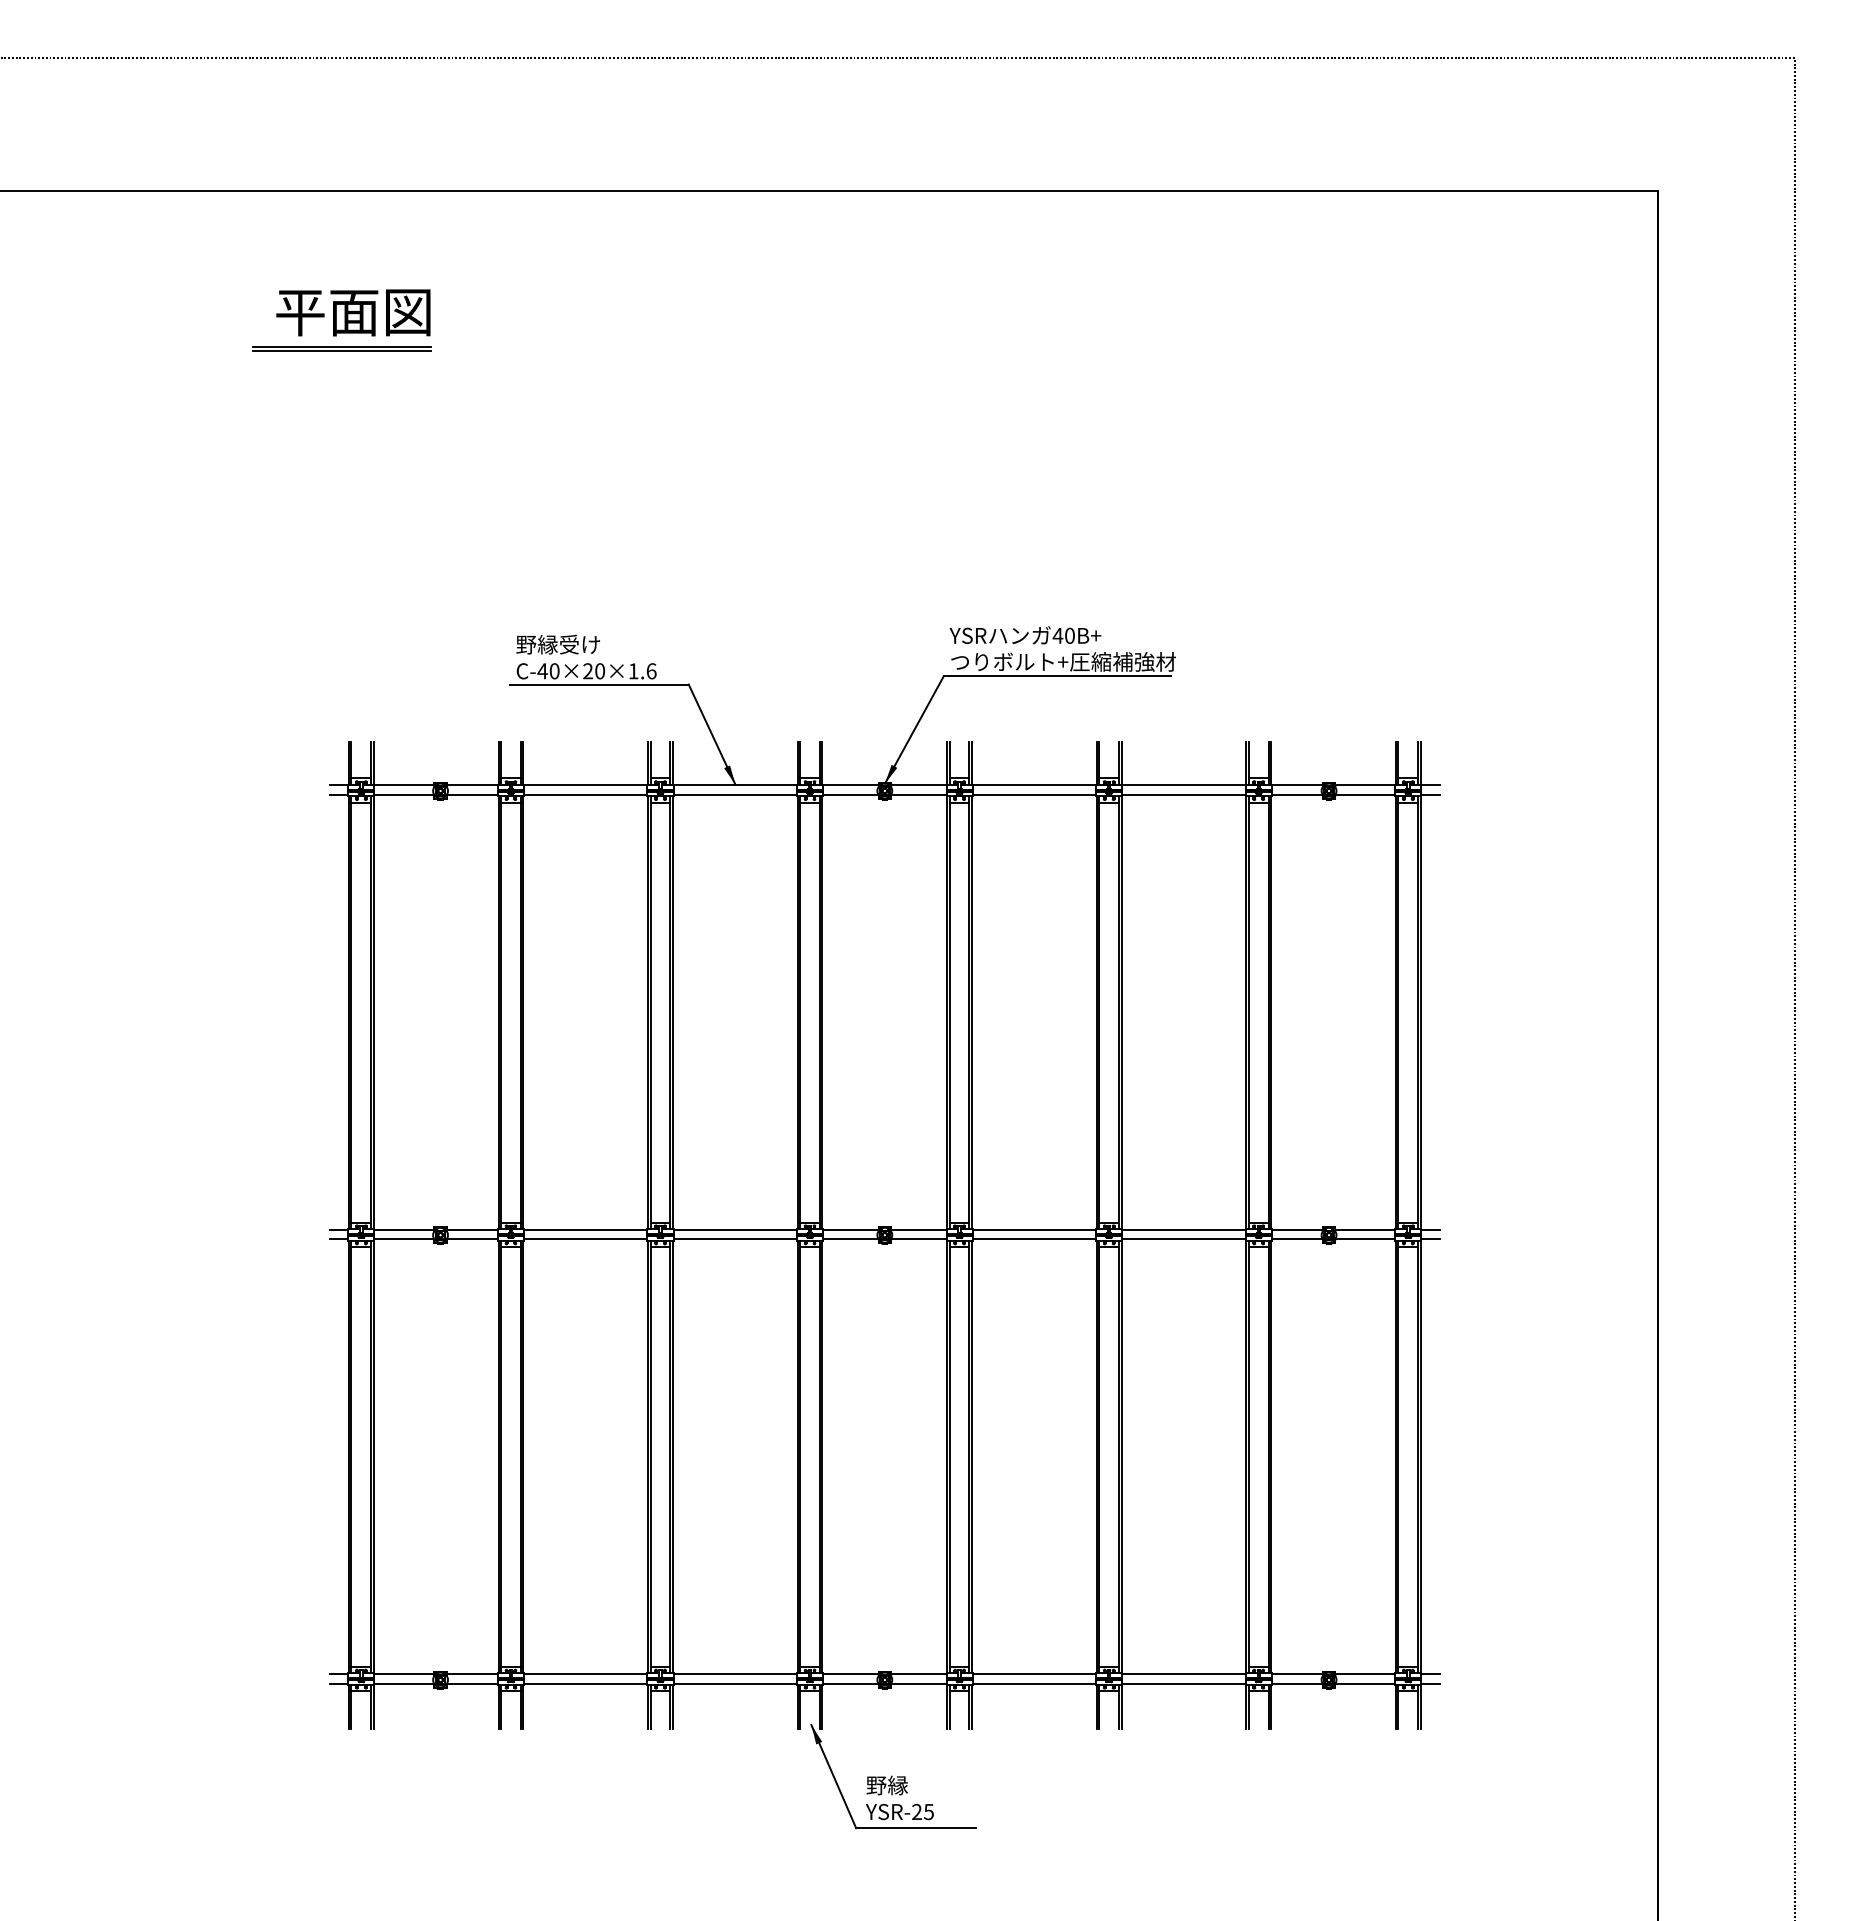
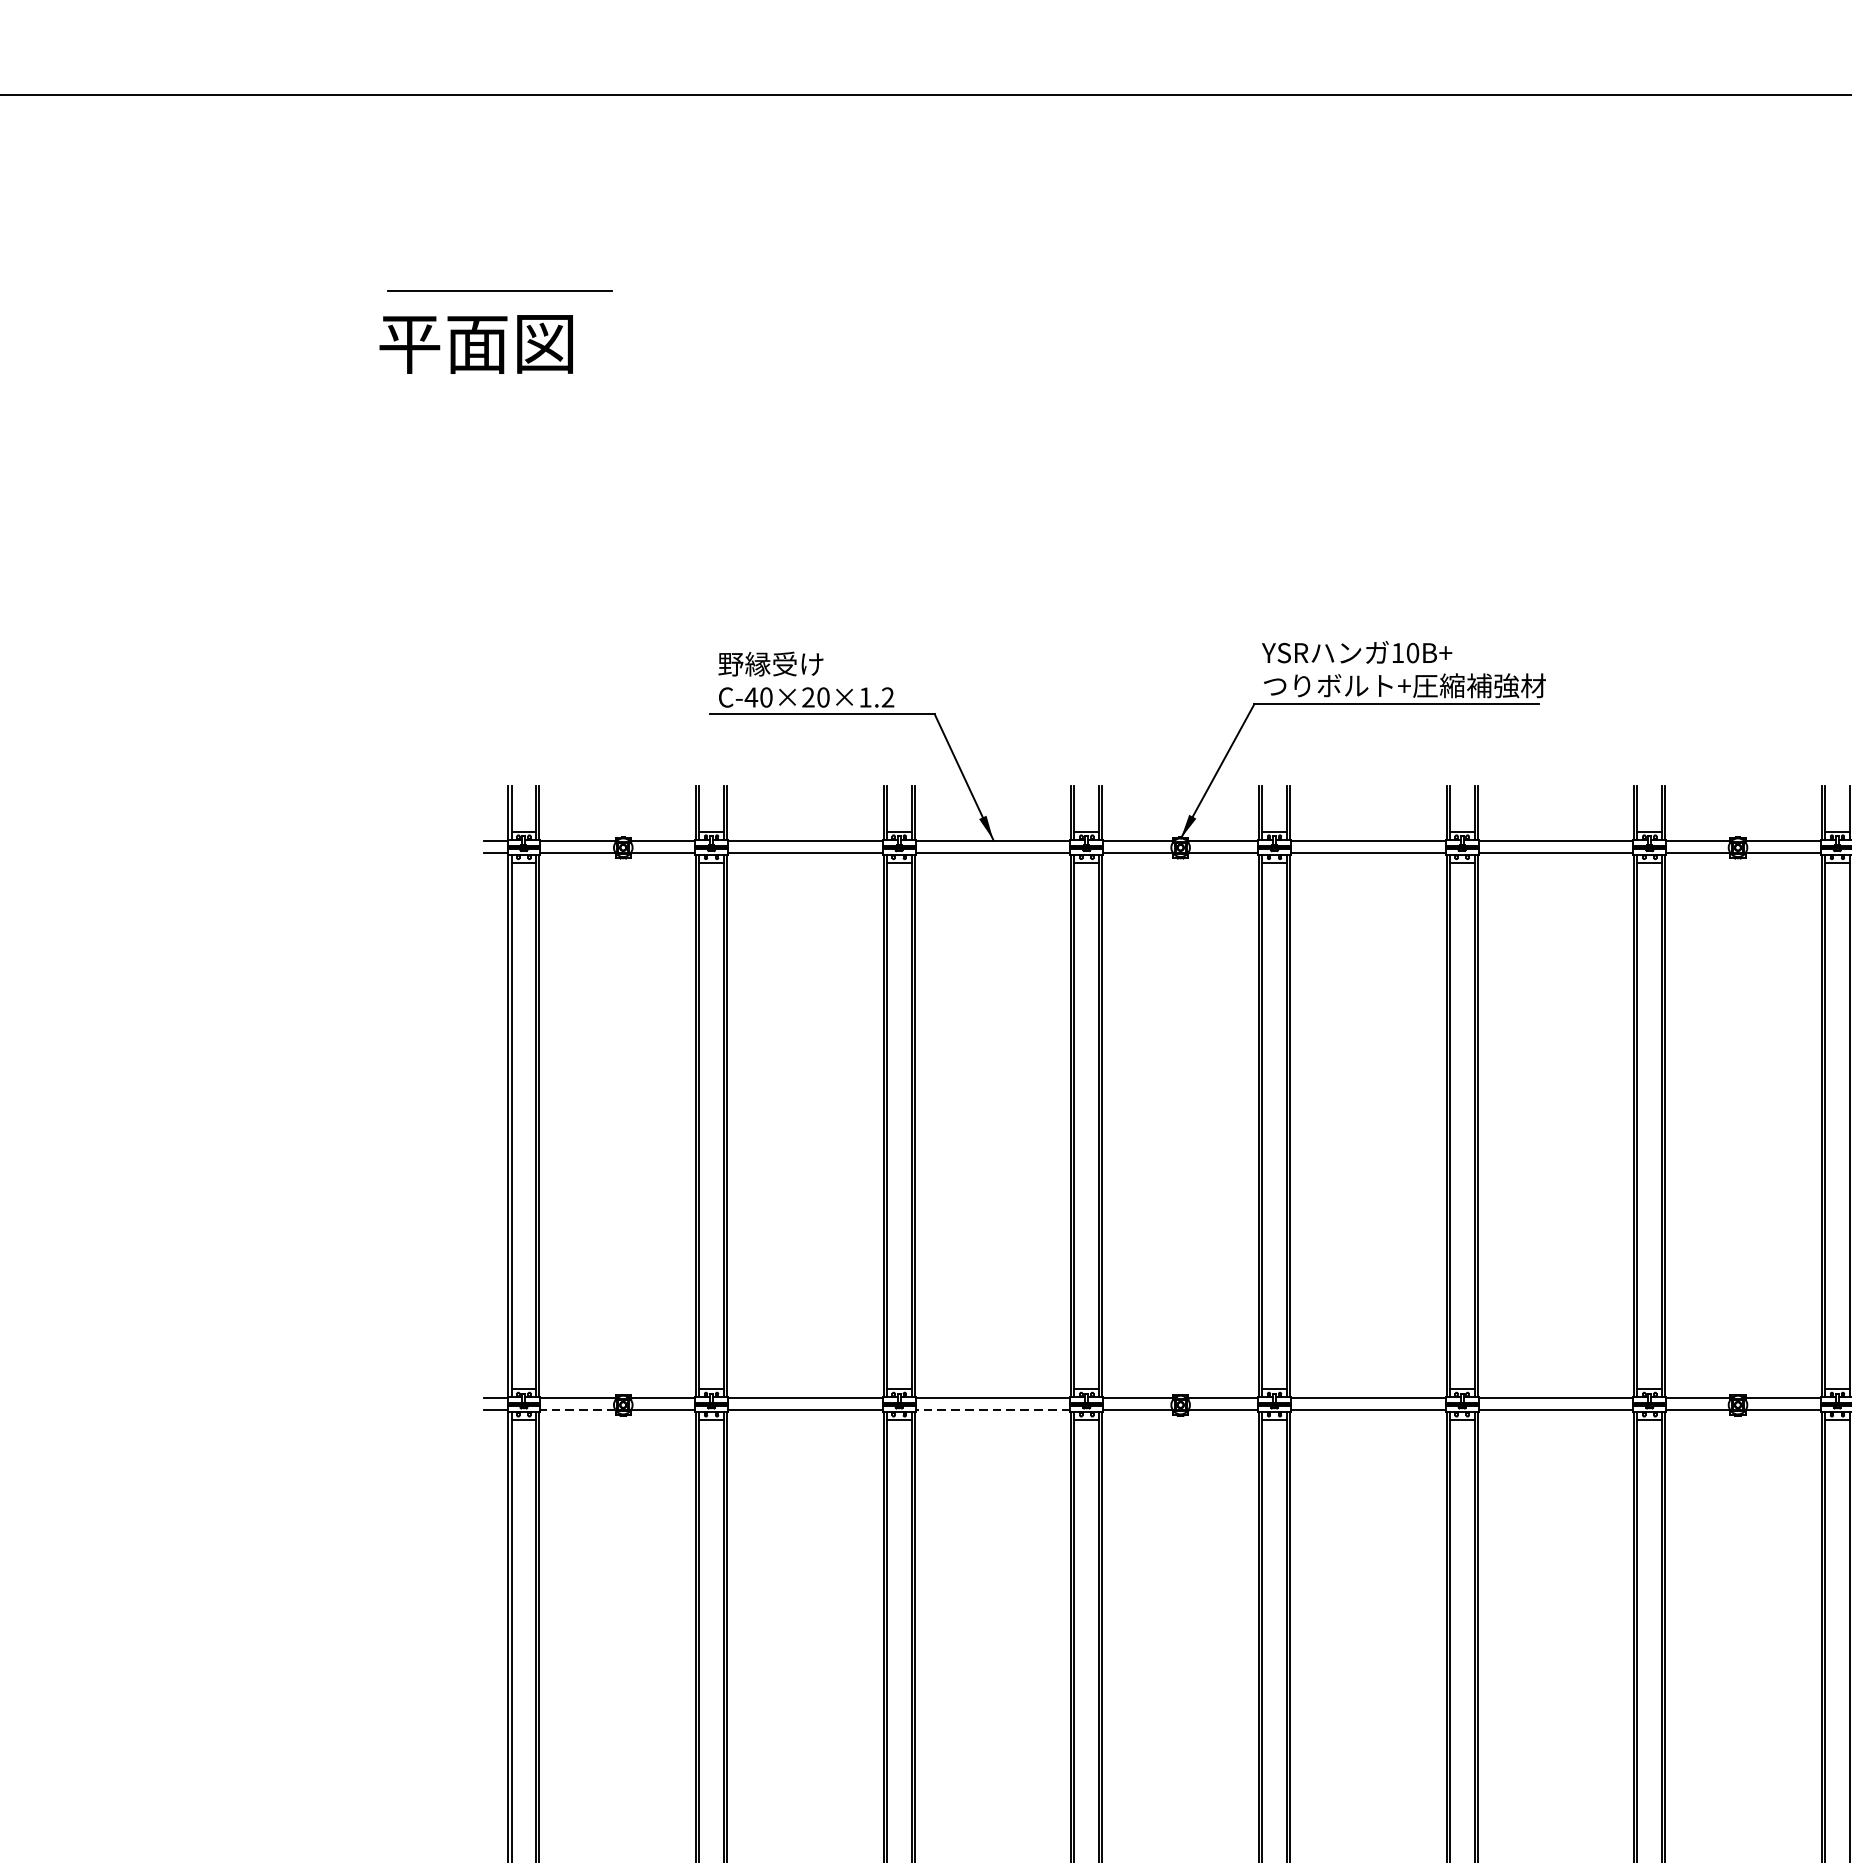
text: (353, 312) -> (476, 343), moved
line: (341, 351) -> (499, 296), removed
text: (1057, 635) -> (1397, 652), 40B+ -> 10B+
text: (651, 671) -> (887, 697), C-40×20×1.6 -> C-40×20×1.2
line: (404, 1239) -> (578, 1410), solid -> dashed
line: (735, 1239) -> (993, 1410), solid -> dashed

